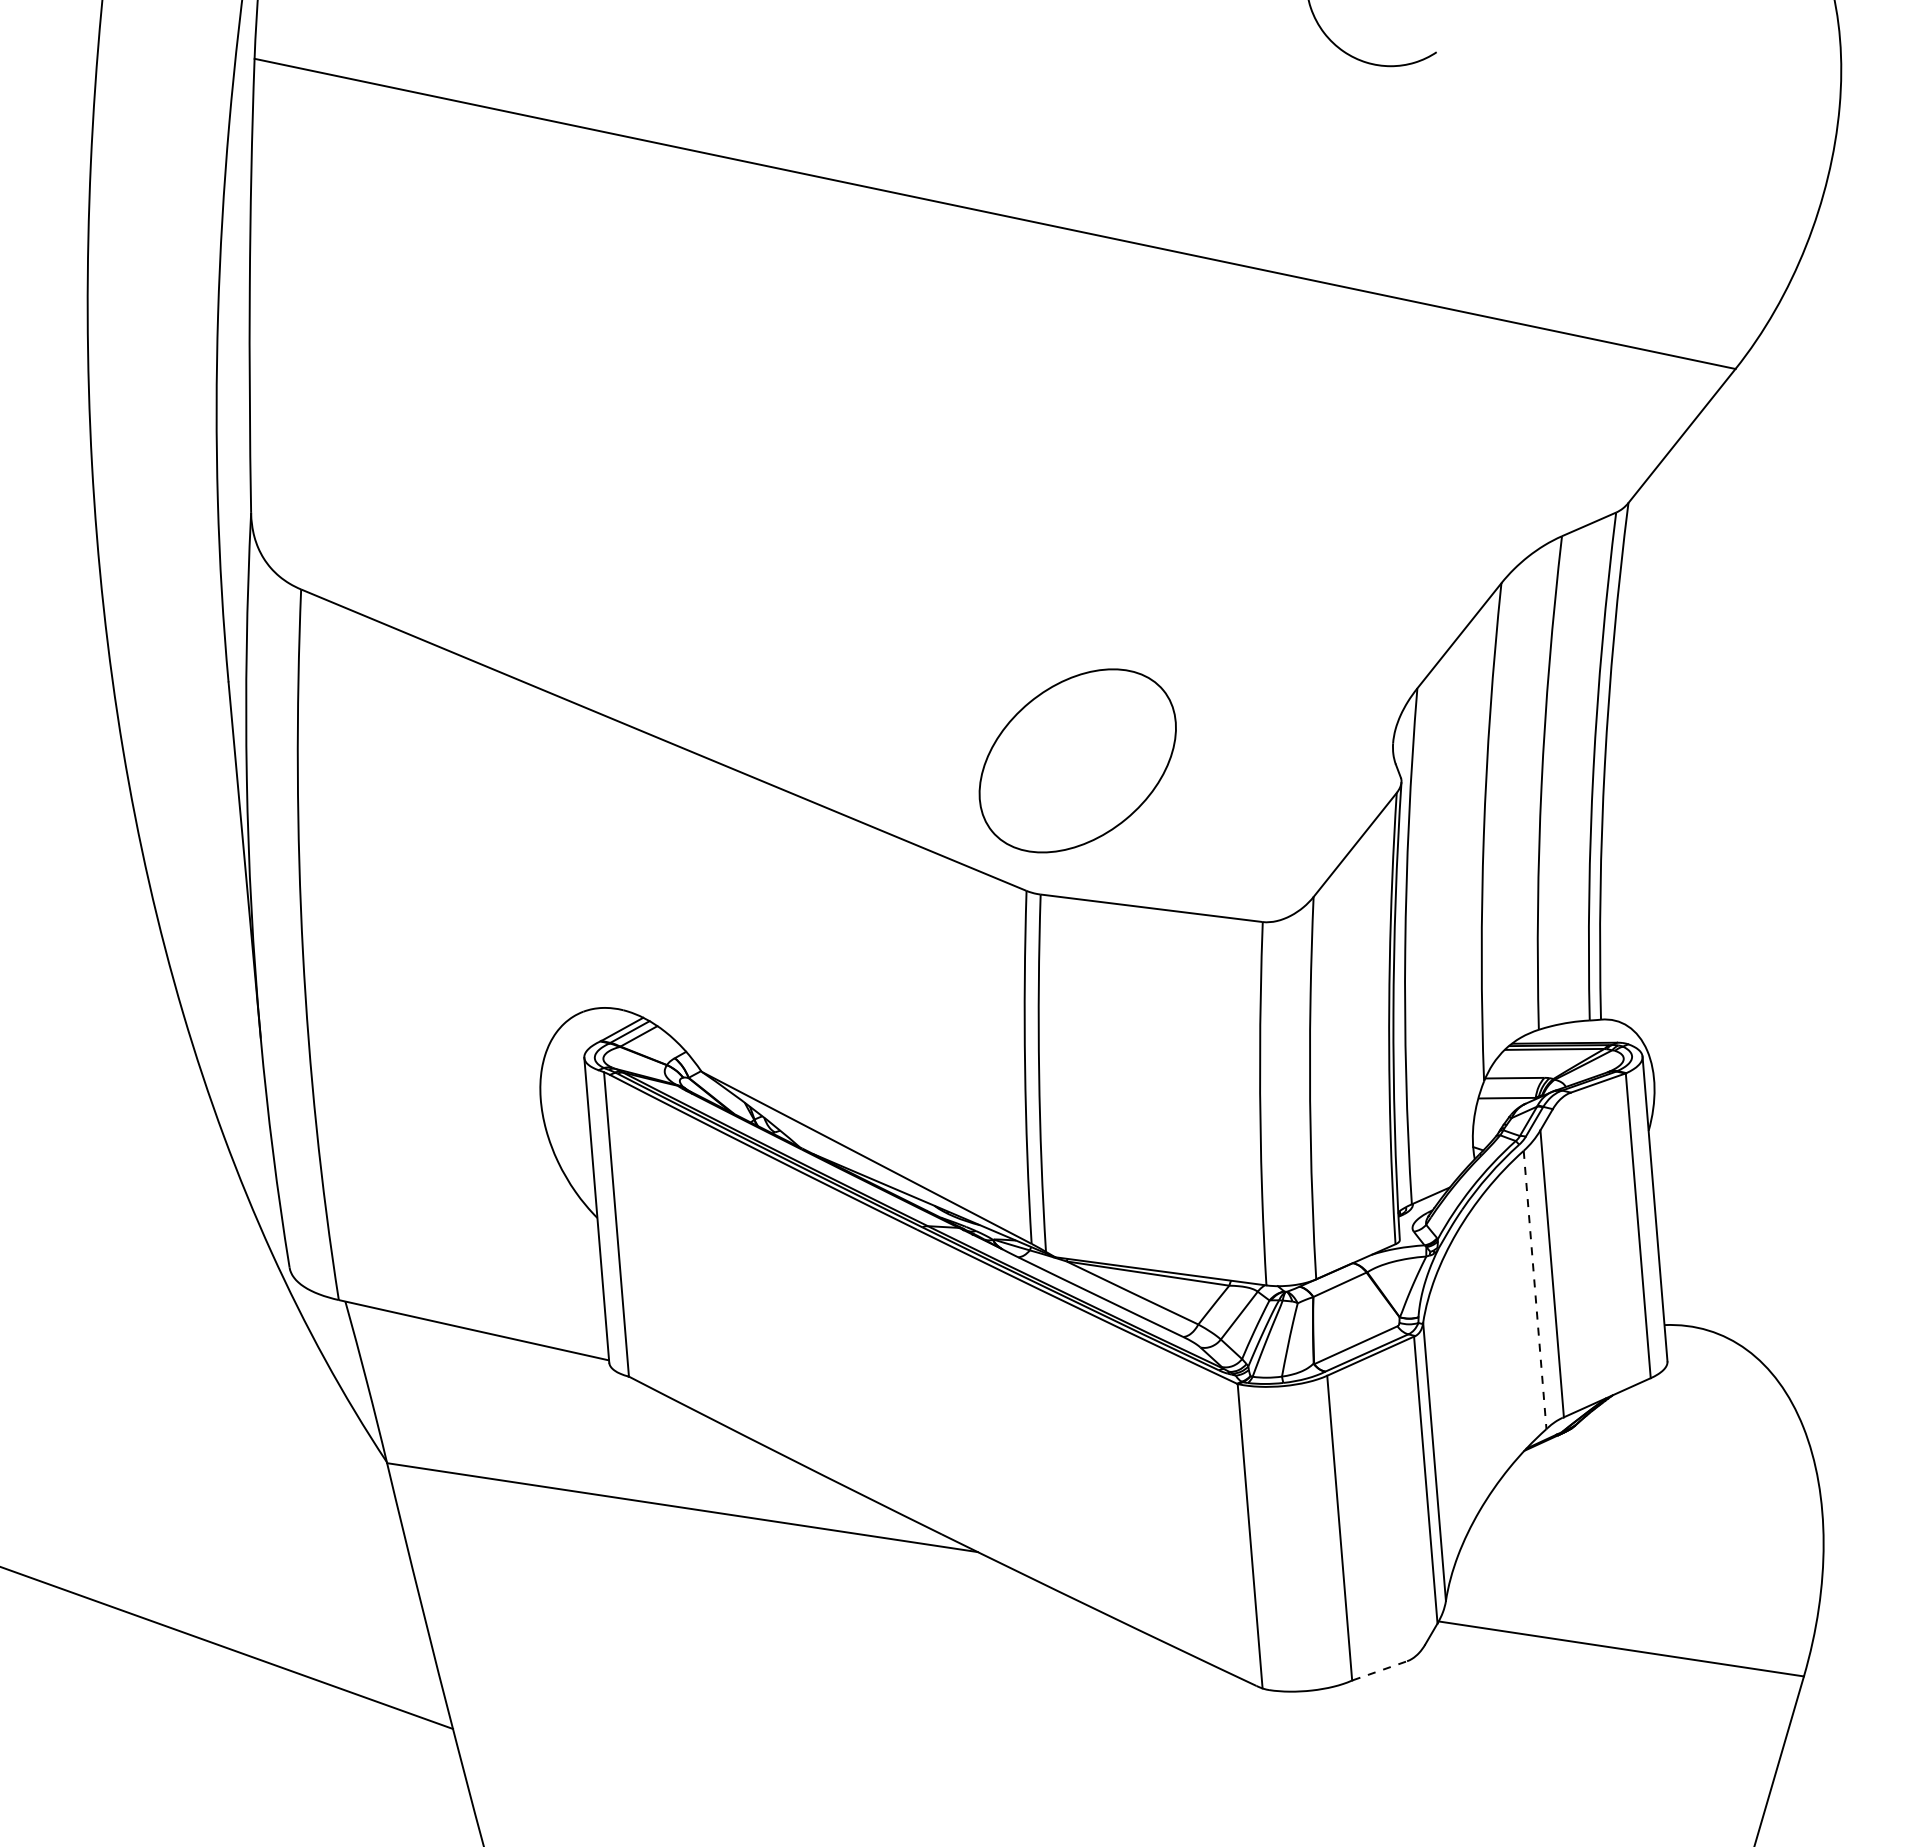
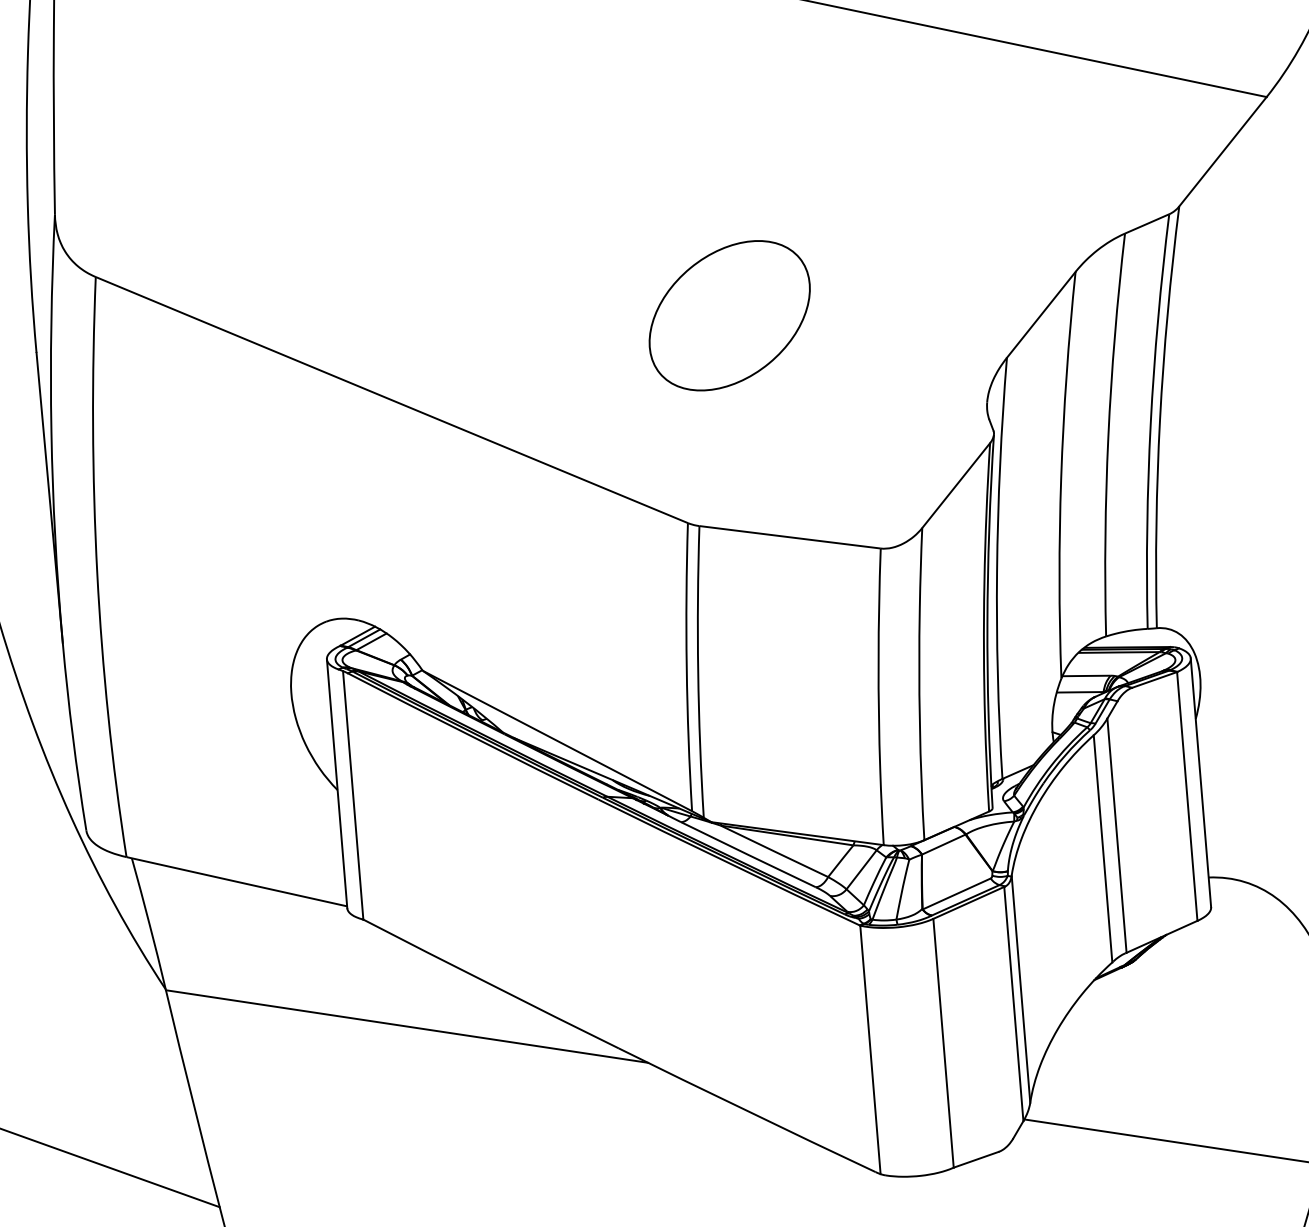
part: (1077, 760) -> (729, 315), moved
line: (1535, 1289) -> (1103, 848), dashed -> solid
line: (1379, 1670) -> (976, 1159), dashed -> solid

